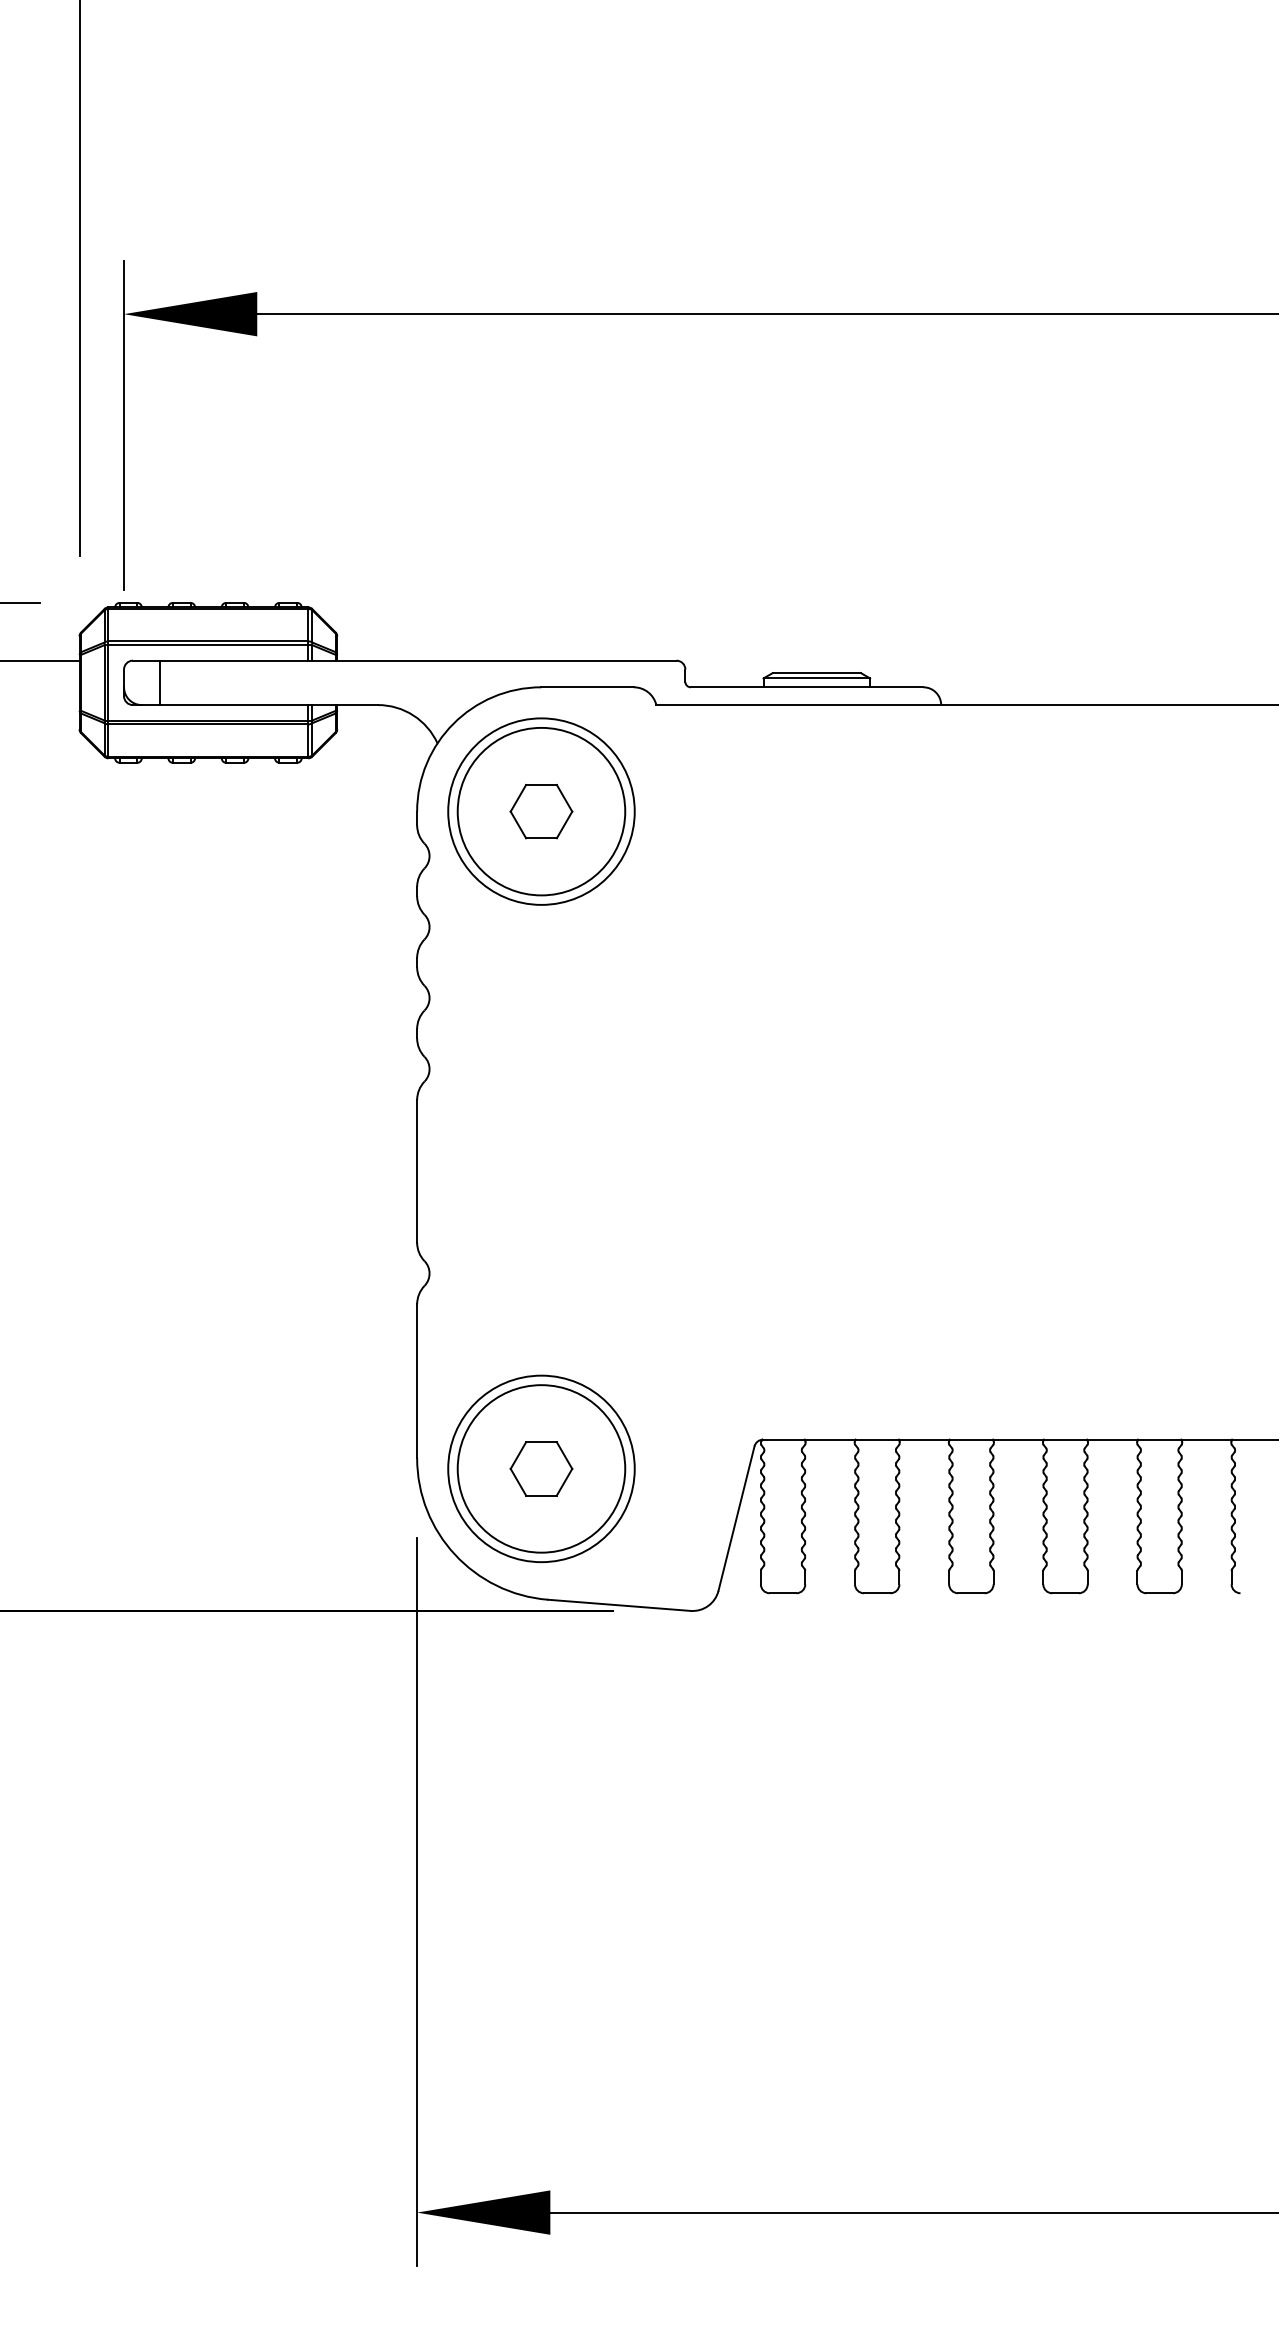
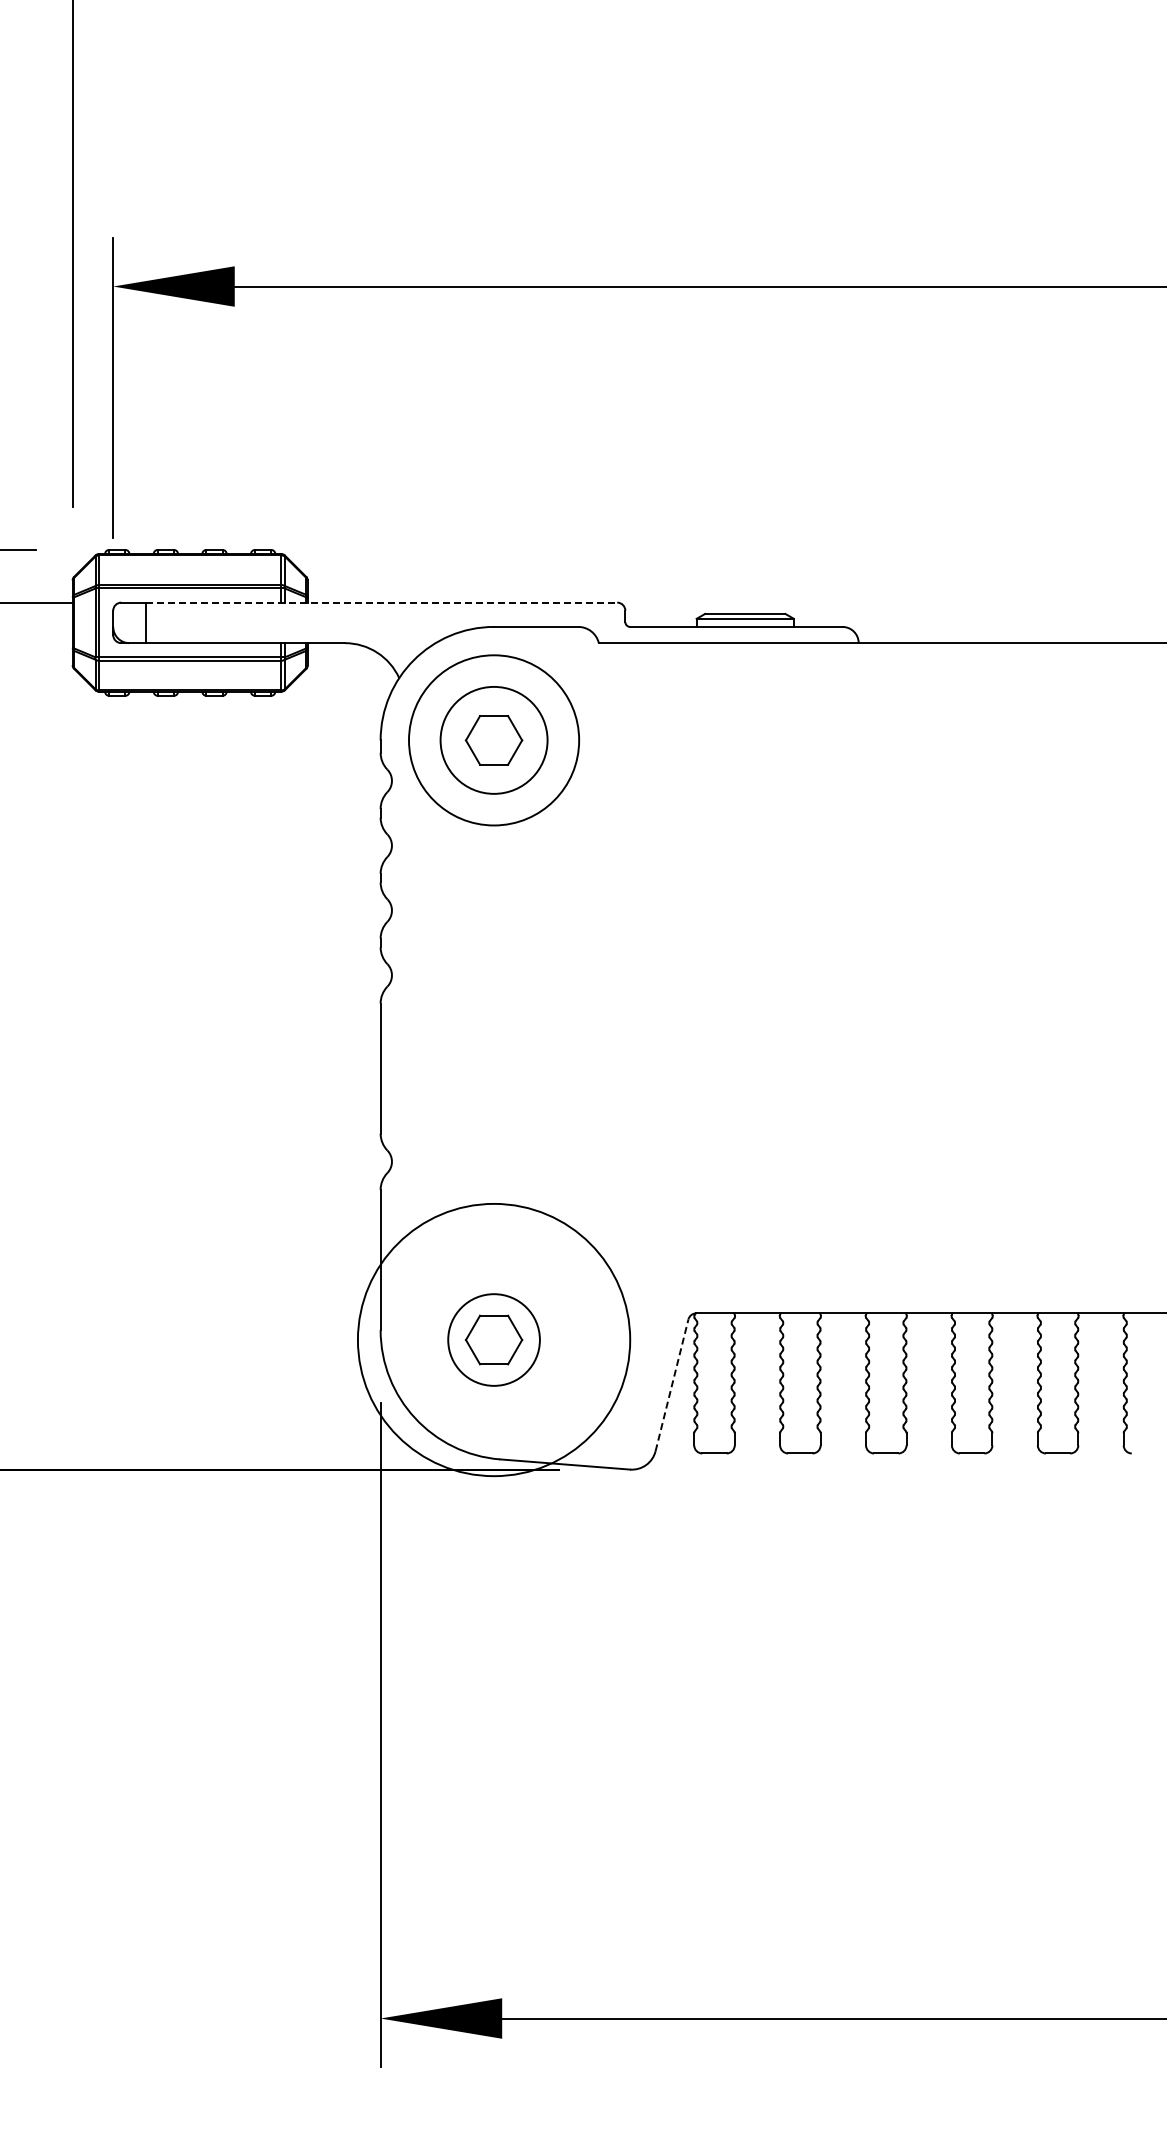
line: (418, 660) -> (381, 602), solid -> dashed
circle: (540, 810) -> (493, 739), size x0.7
circle: (540, 1468) -> (493, 1339), size x0.6
circle: (541, 1468) -> (494, 1339), size x1.6
line: (737, 1518) -> (672, 1385), solid -> dashed

